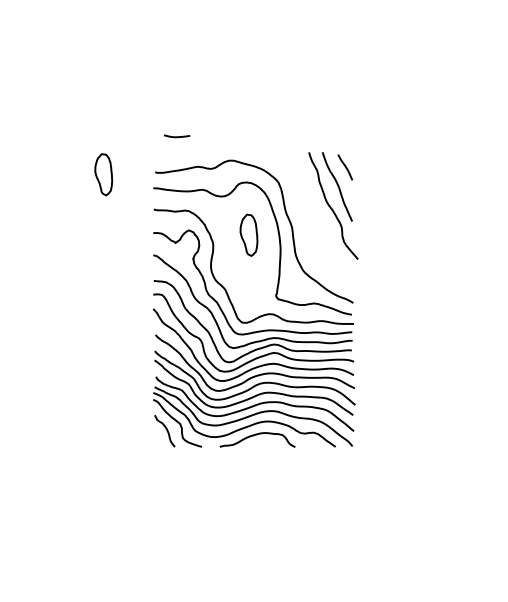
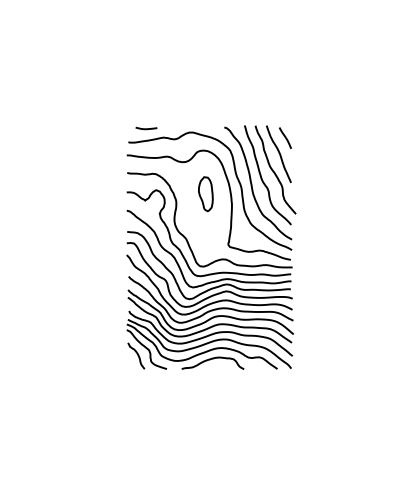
curve: (177, 136) -> (146, 128), moved
part: (103, 175) -> (85, 144), removed
part: (312, 221) -> (258, 182), added

